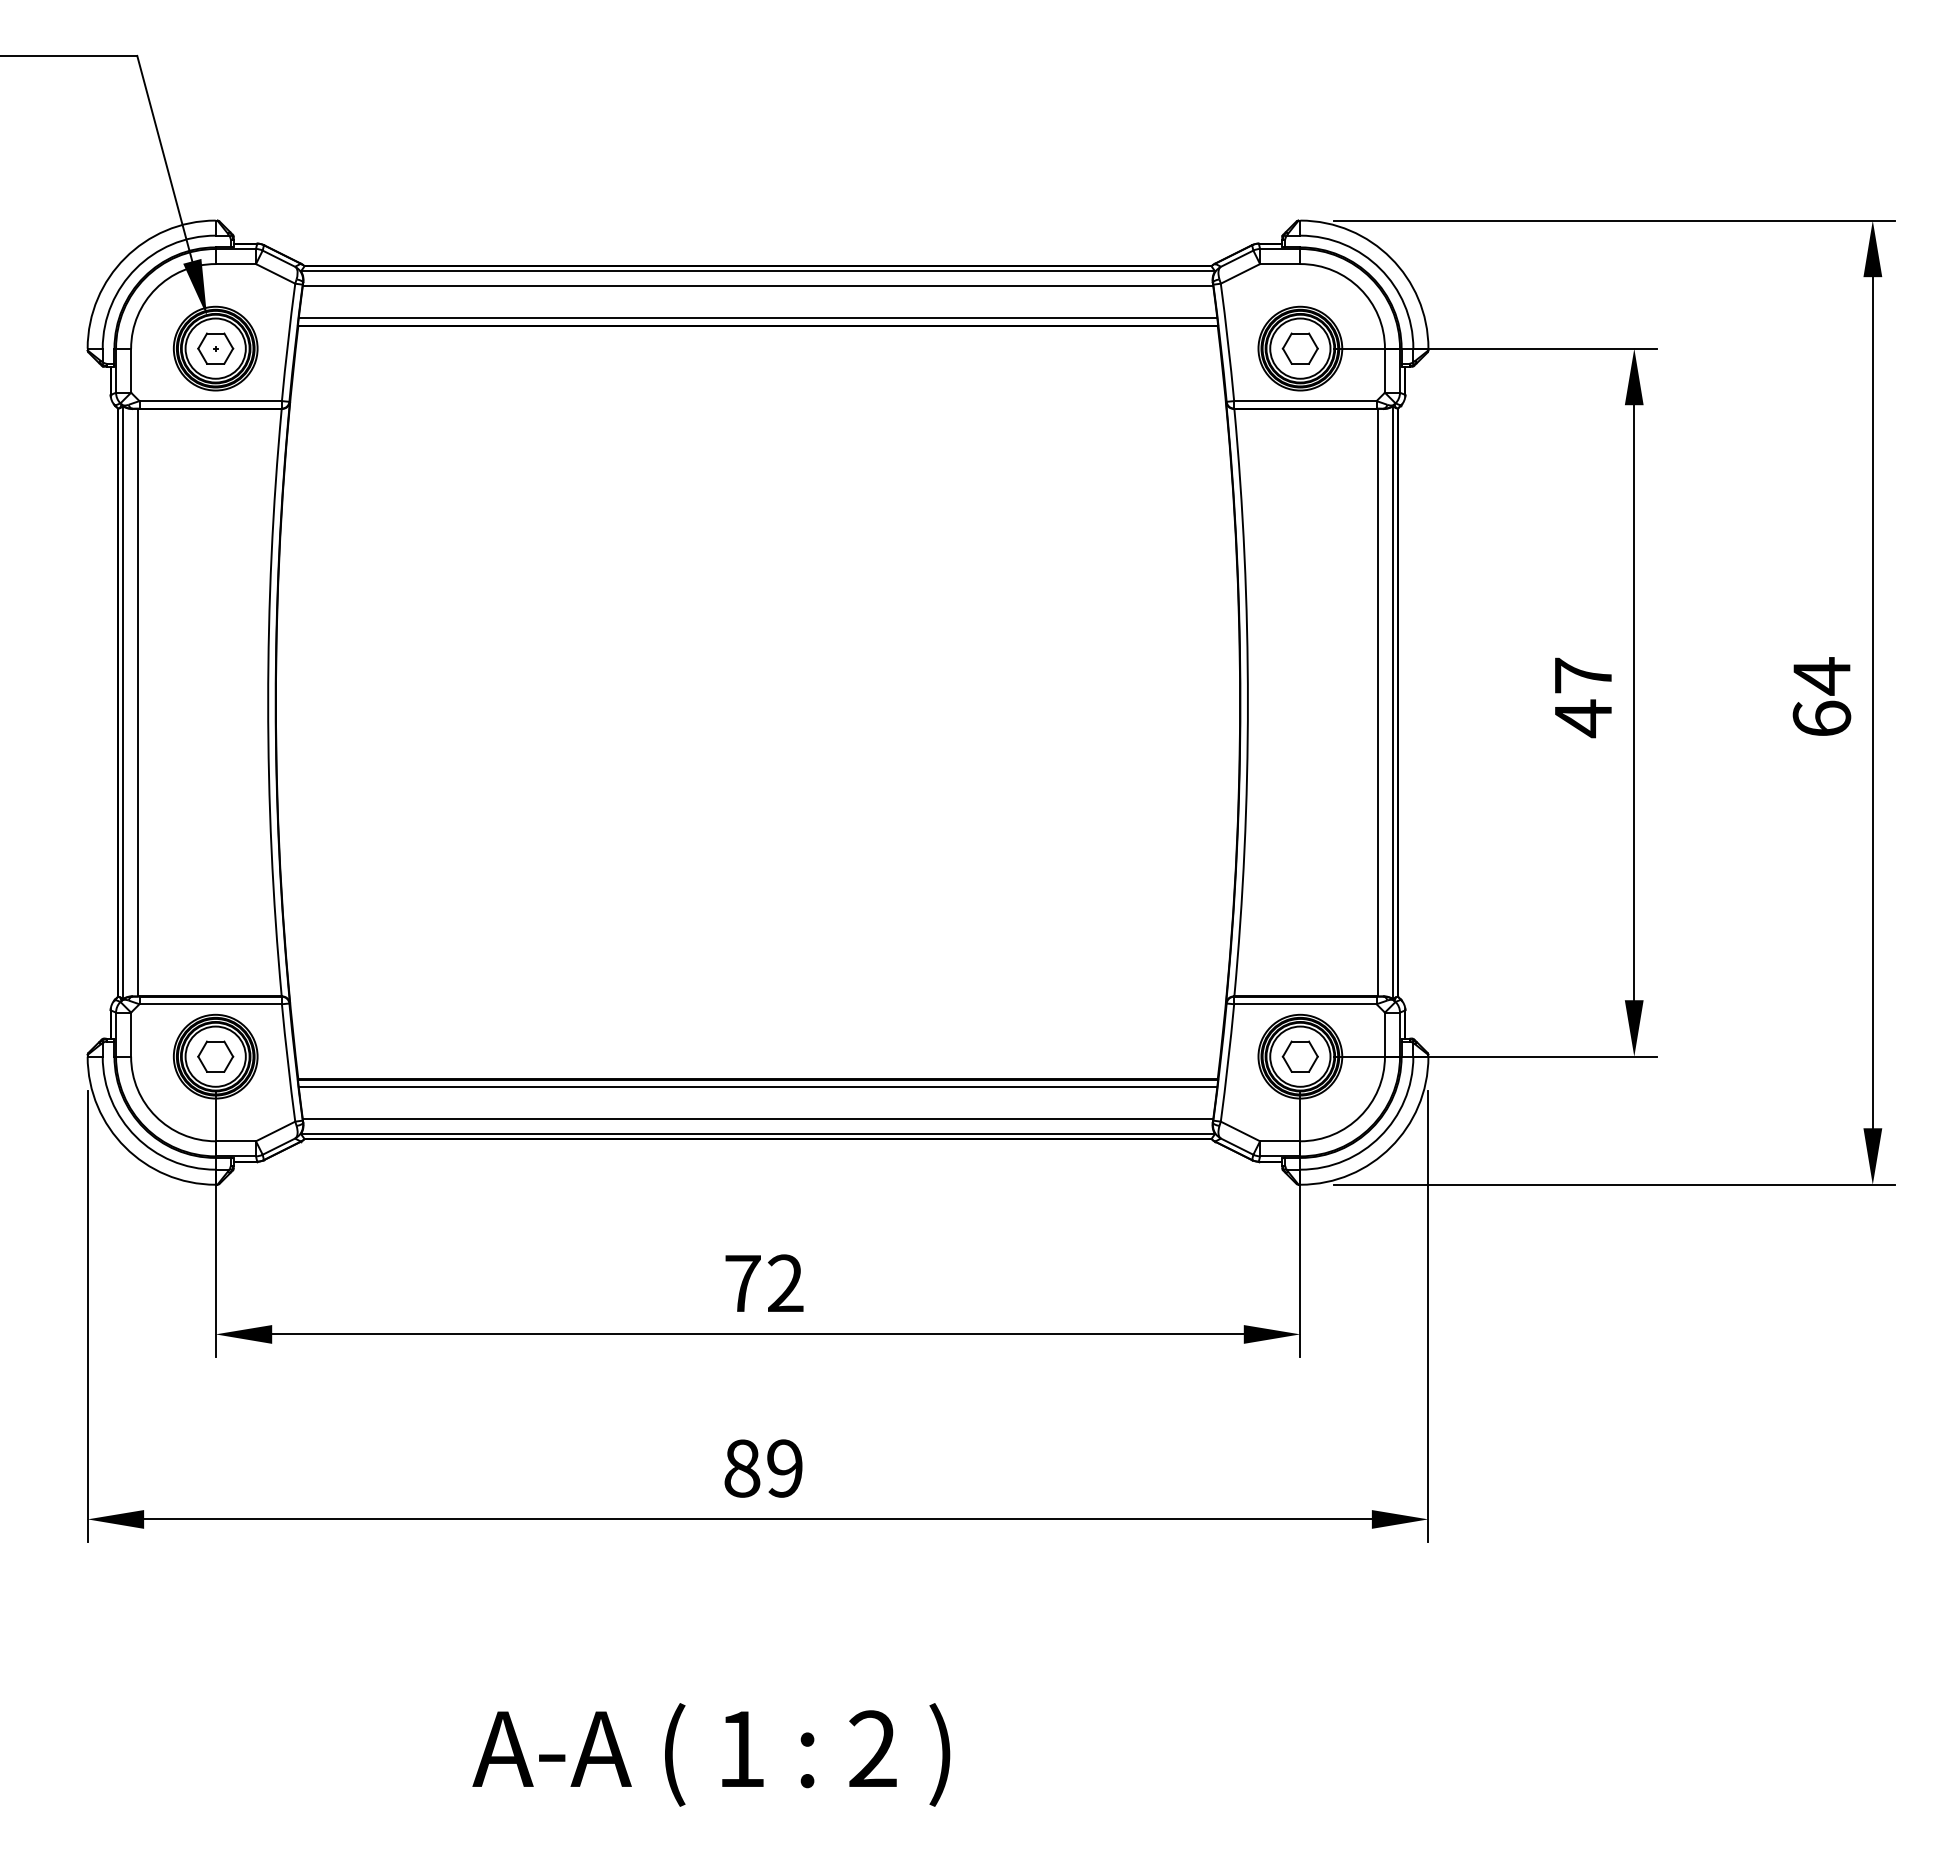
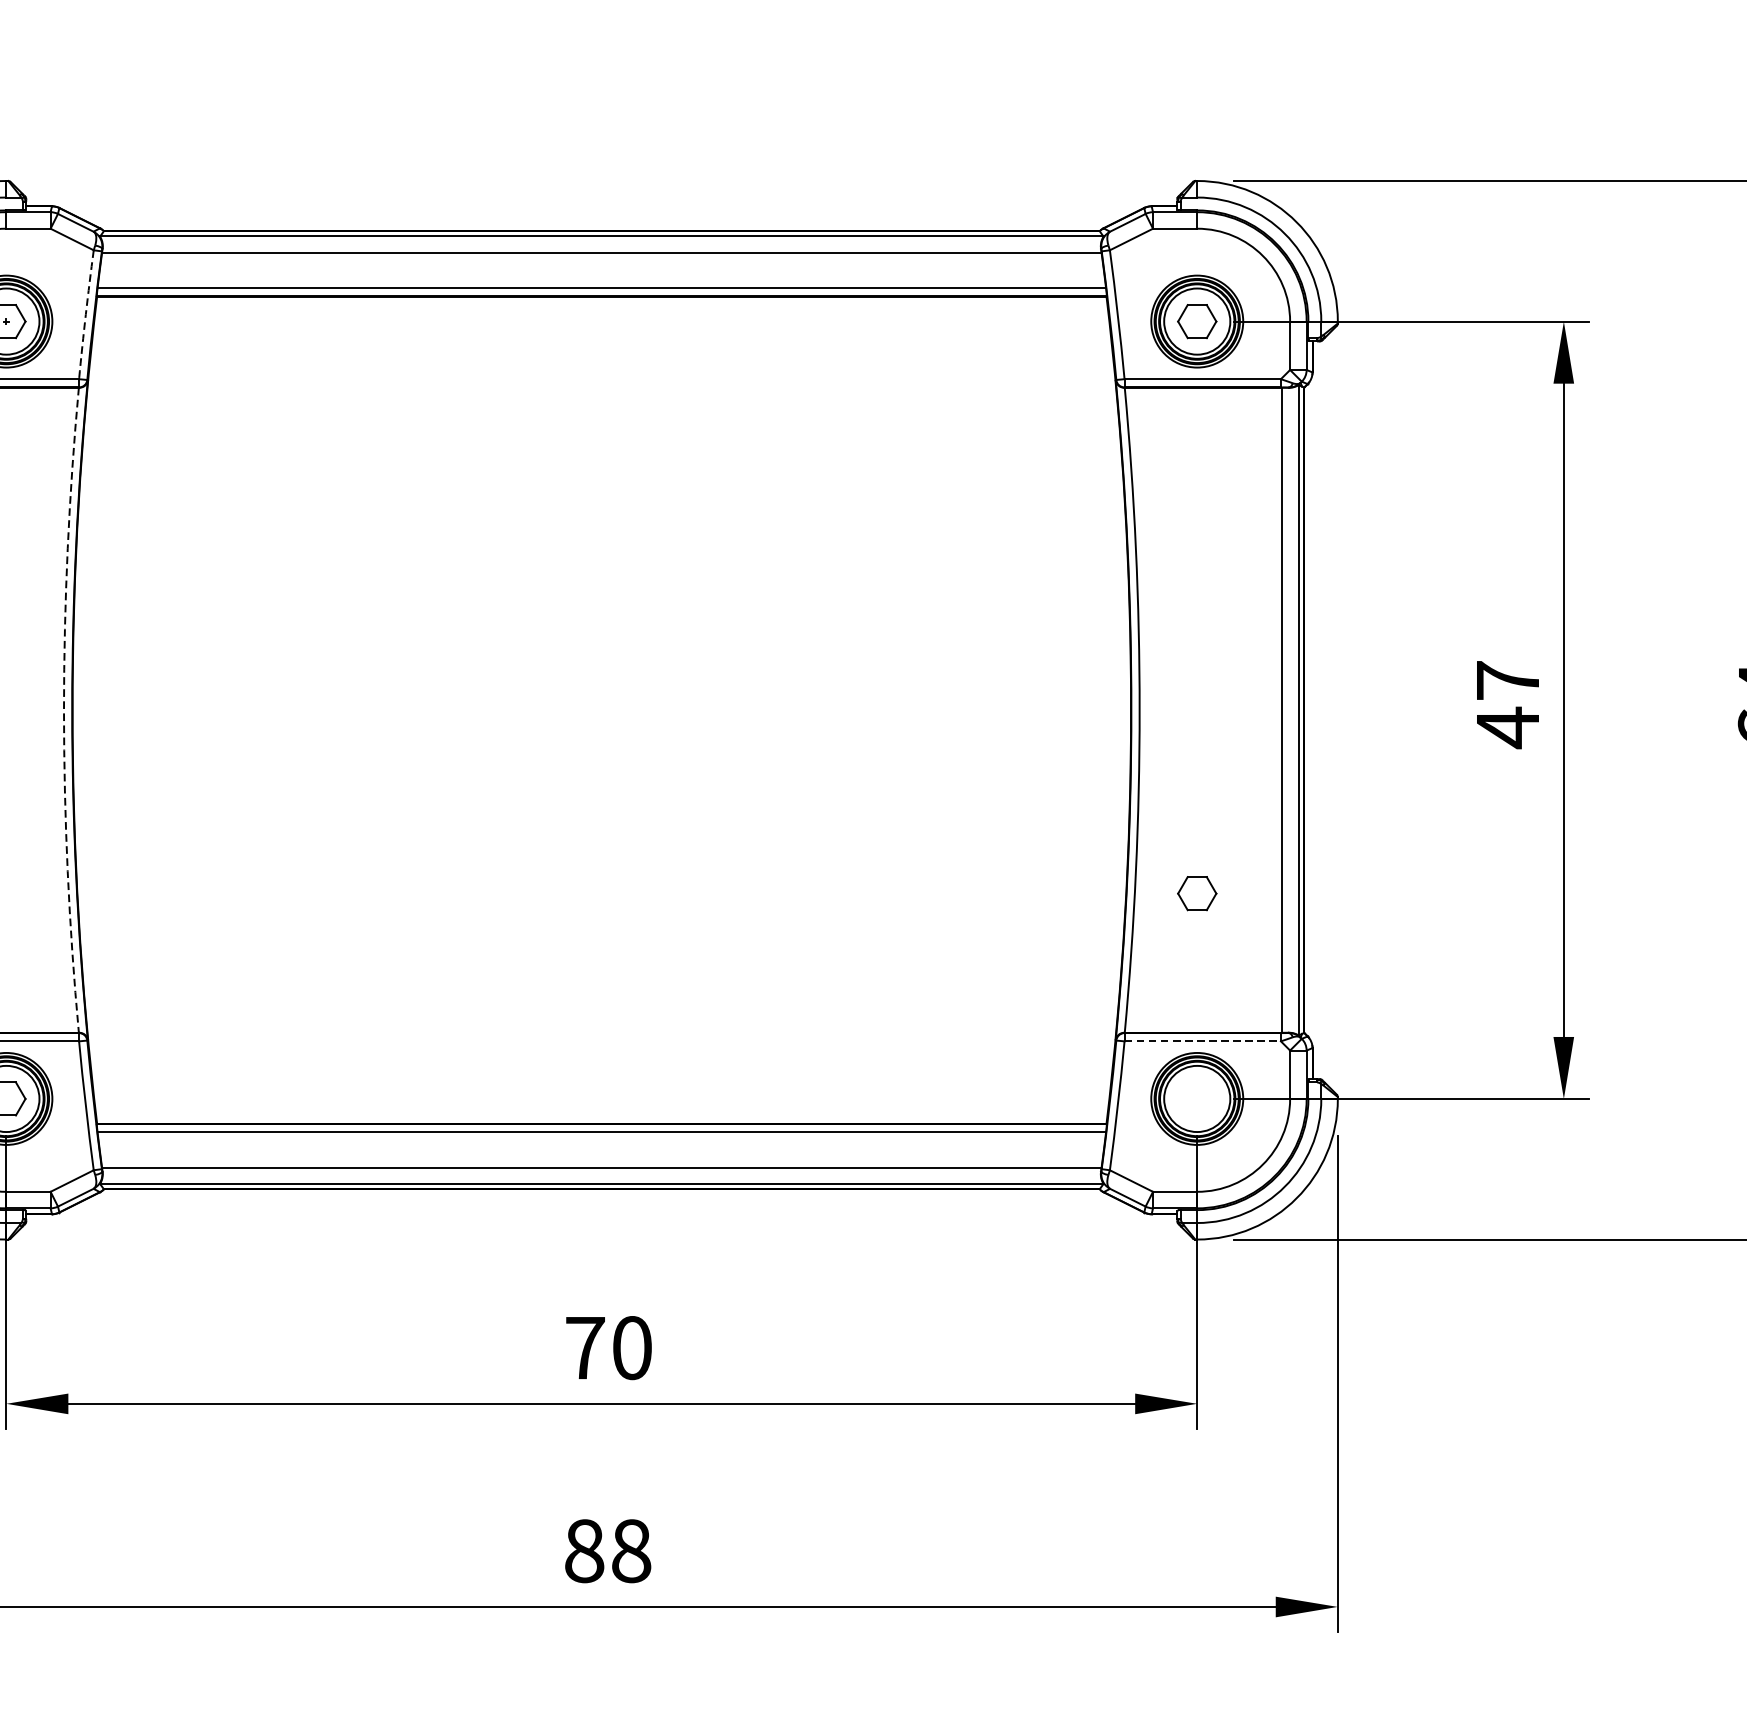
arc: (288, 342) -> (86, 314), solid -> dashed
arc: (268, 702) -> (64, 710), solid -> dashed
line: (1305, 1004) -> (1202, 1041), solid -> dashed
part: (1299, 1056) -> (1196, 893), moved
text: (785, 1283) -> (631, 1347), 72 -> 70
text: (784, 1468) -> (630, 1551), 89 -> 88

